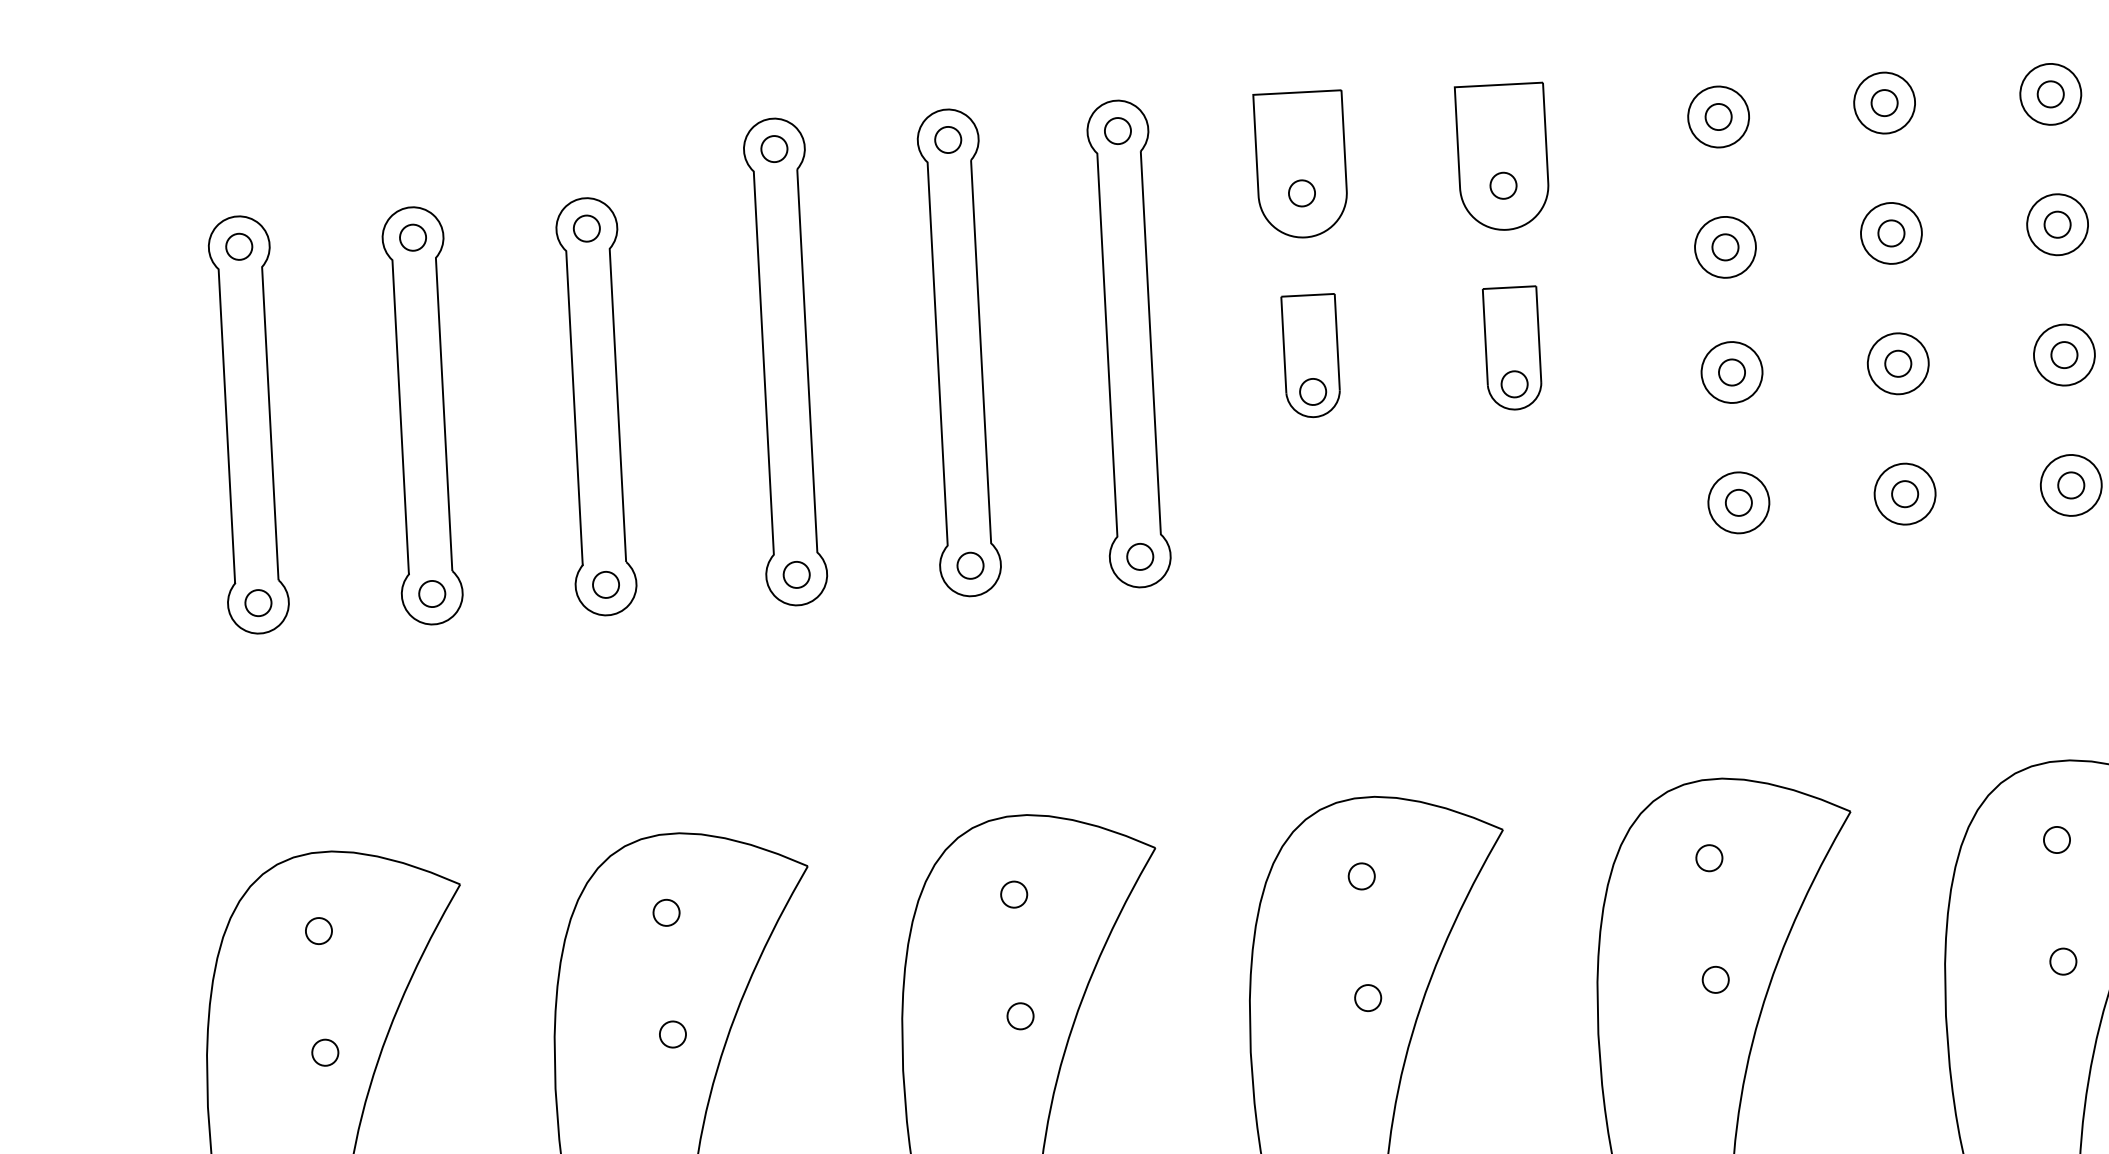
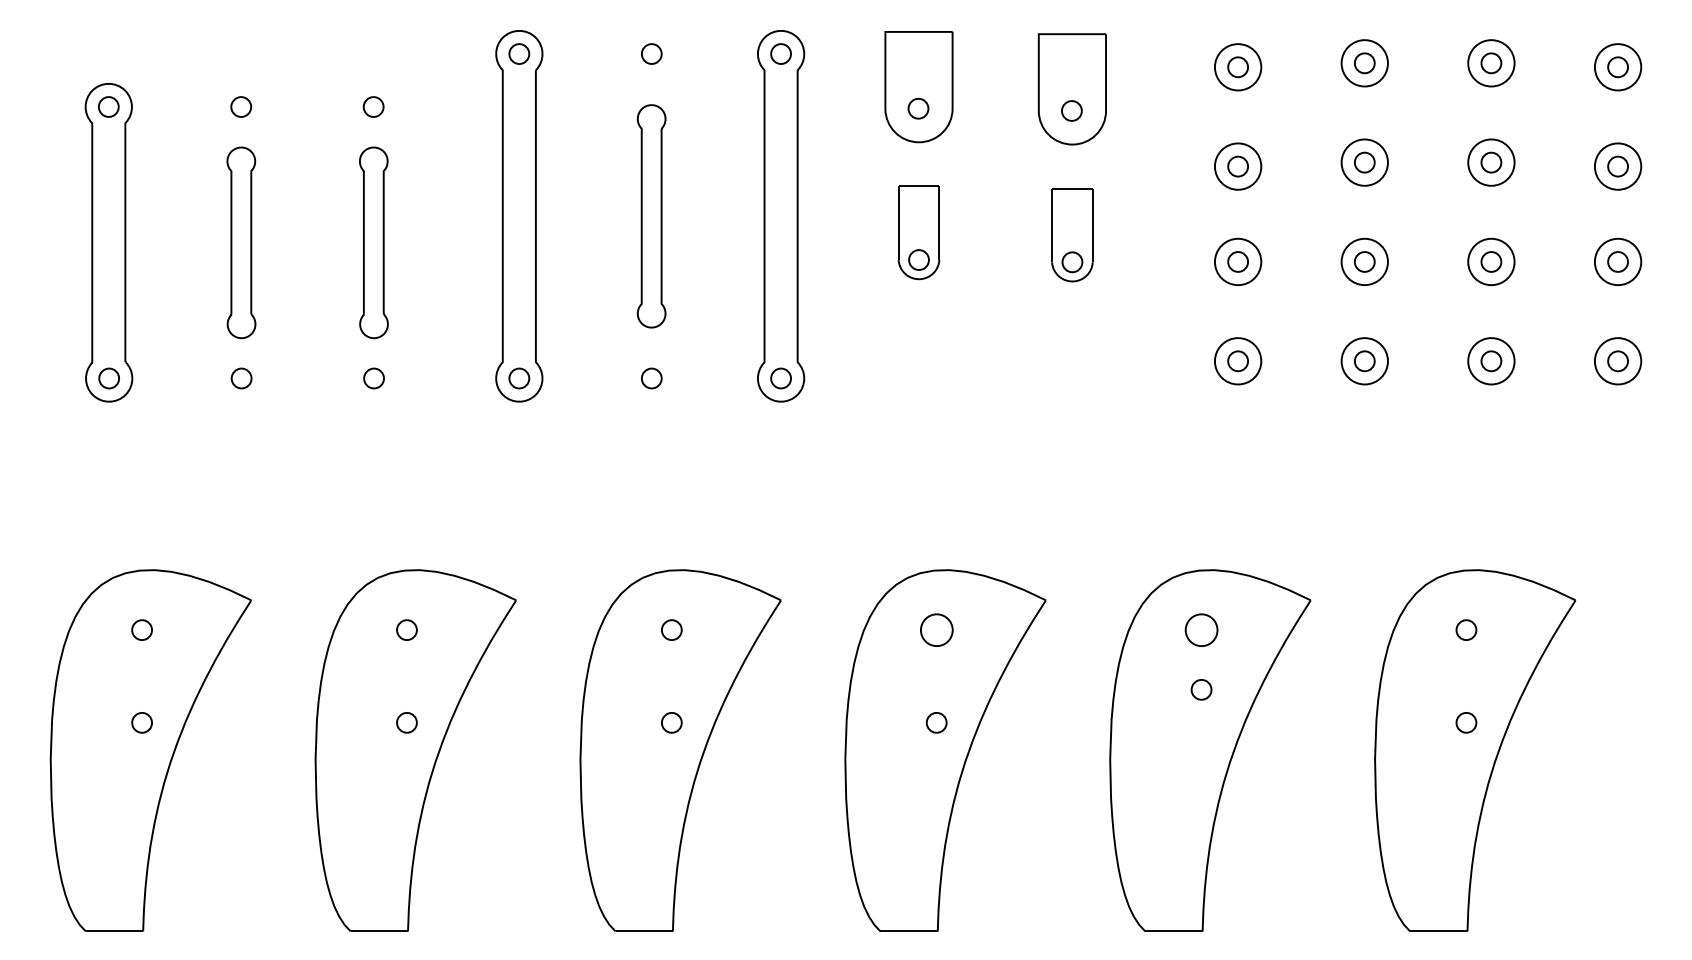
part: (959, 353) -> (651, 216), size x0.6
part: (595, 406) -> (373, 242), size x0.6
part: (422, 415) -> (241, 242), size x0.6
part: (1709, 857) -> (1201, 629), size x1.6
part: (1361, 875) -> (936, 629), size x1.6
part: (1715, 979) -> (1201, 689), moved

